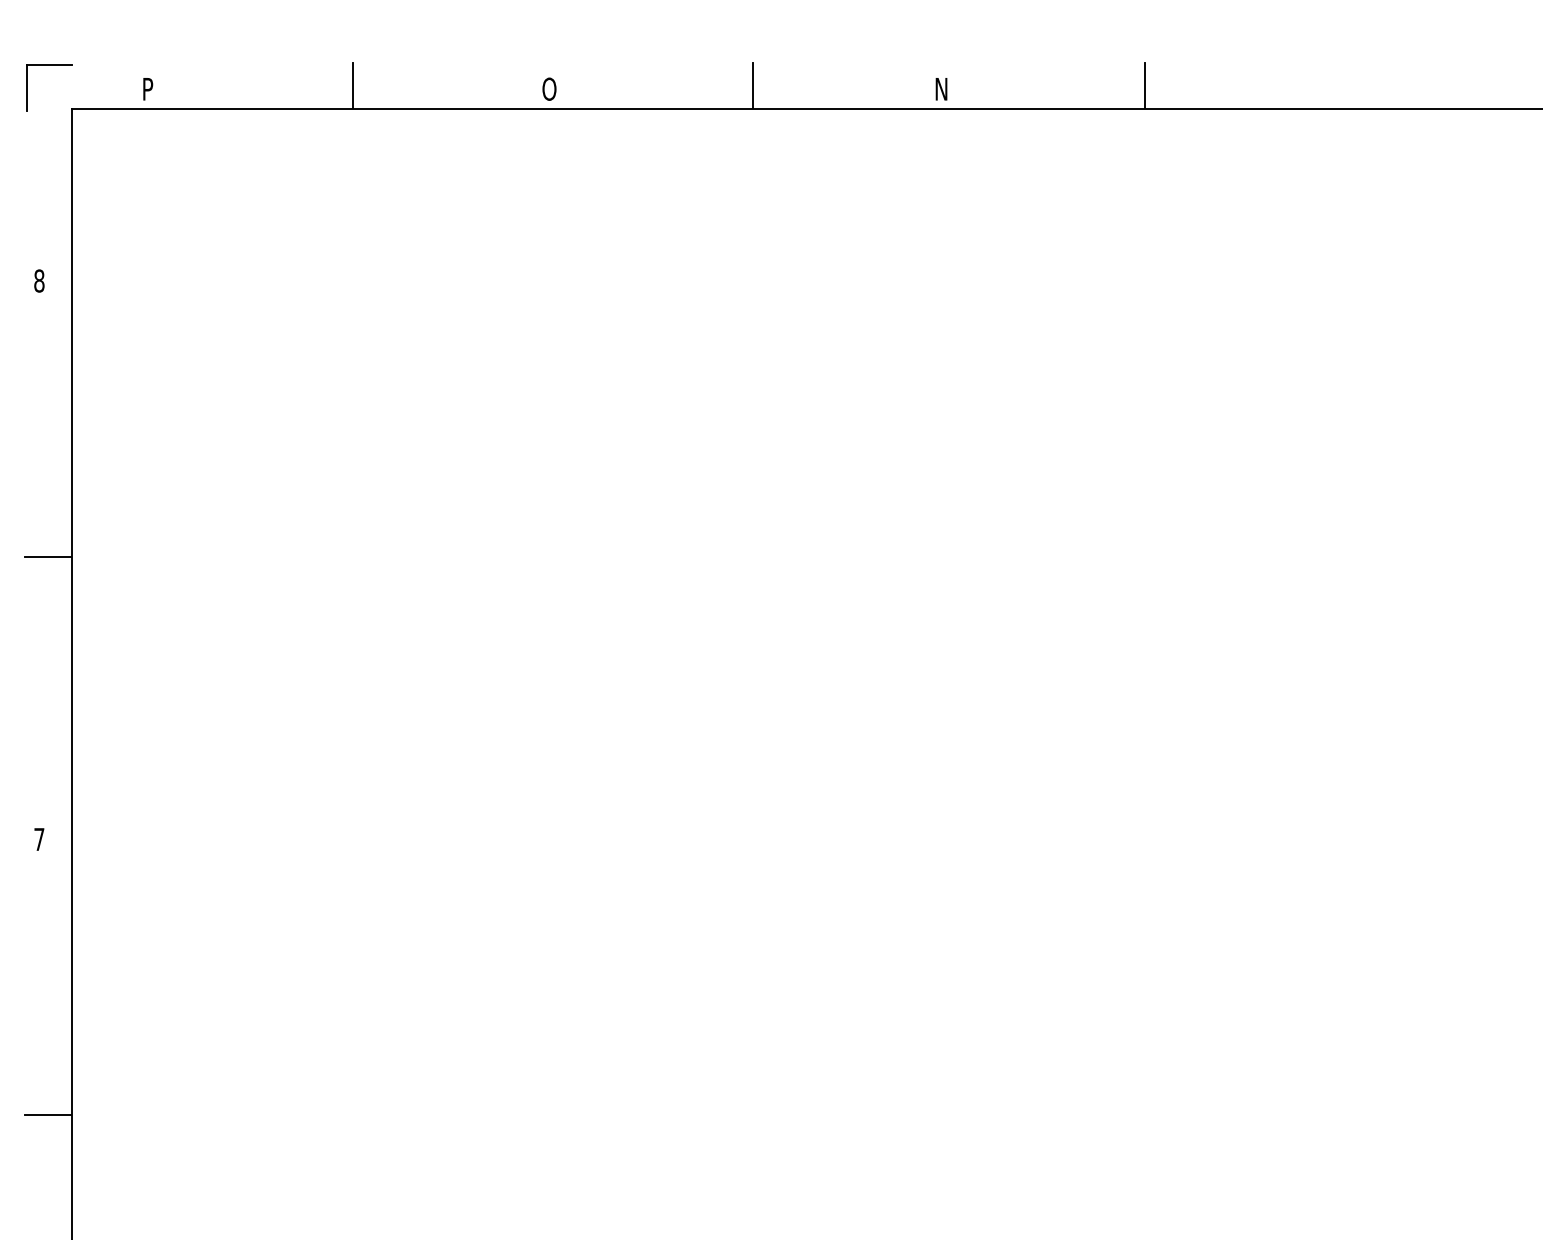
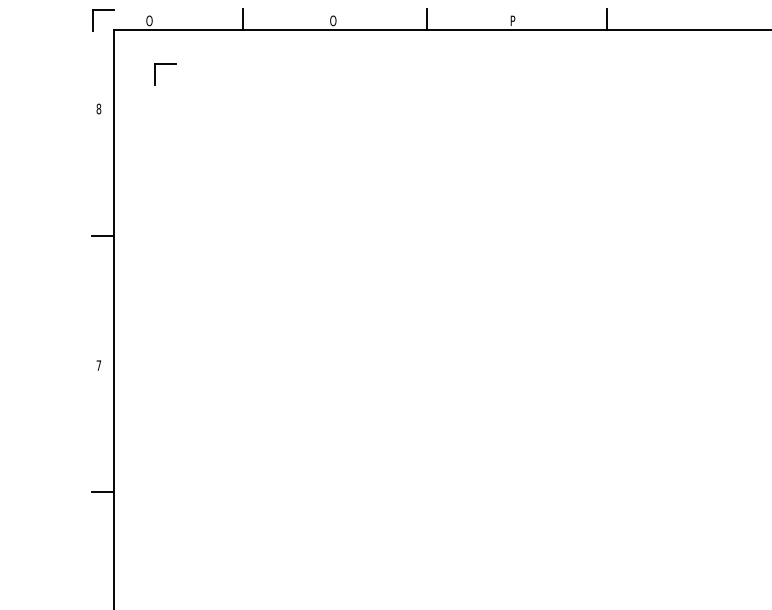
text: (149, 88) -> (149, 20), P -> O
text: (941, 88) -> (513, 20), N -> P
part: (184, 184) -> (165, 64), added

